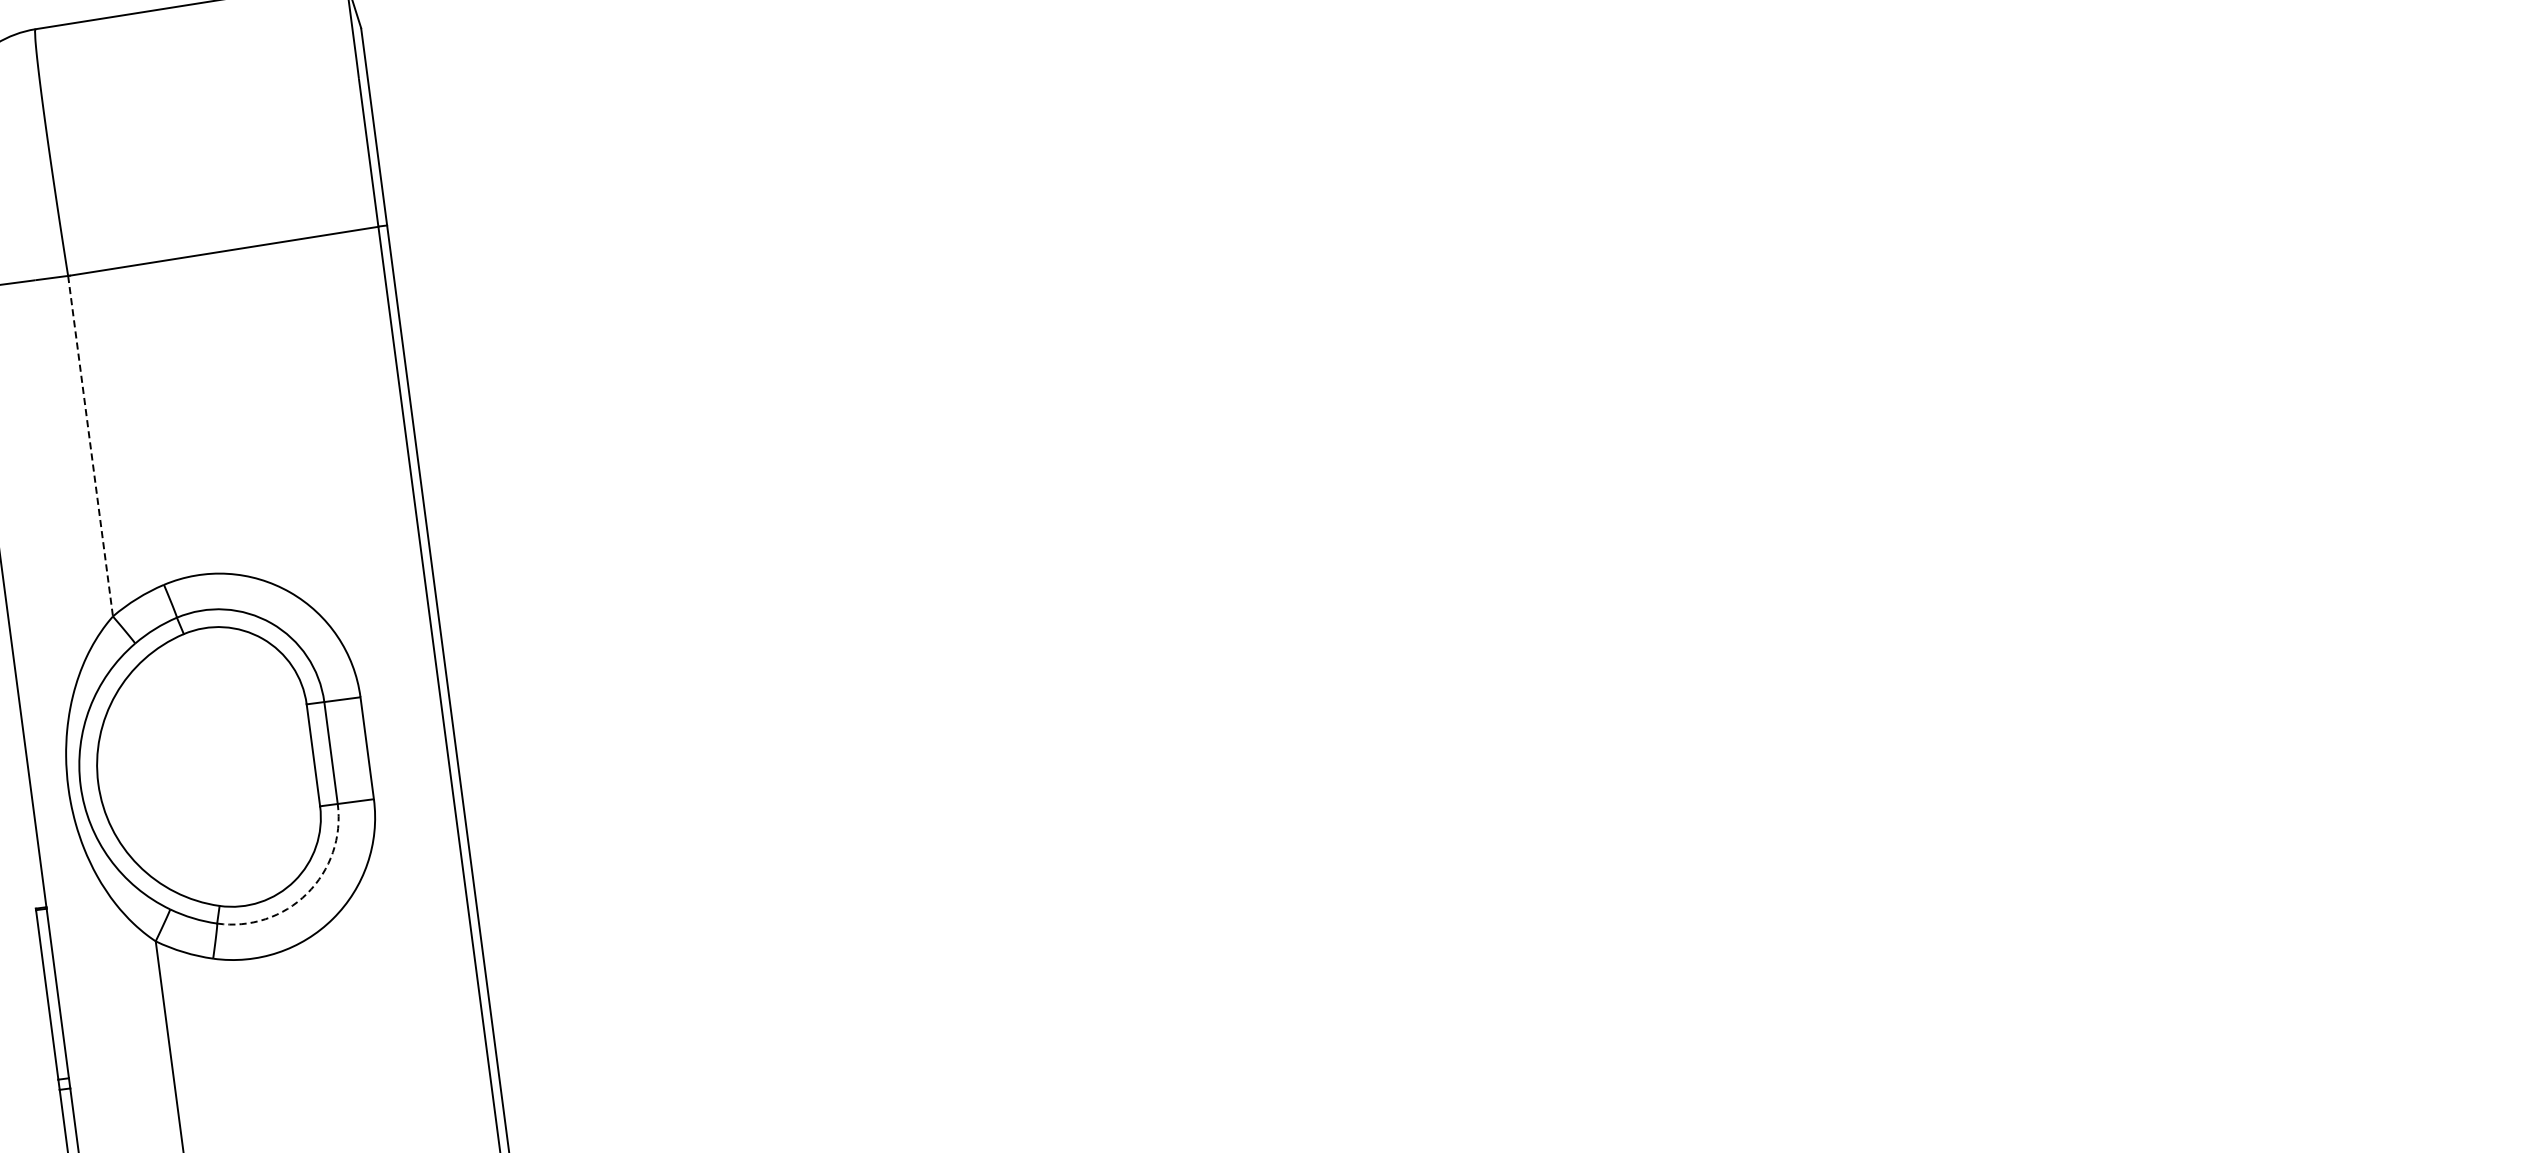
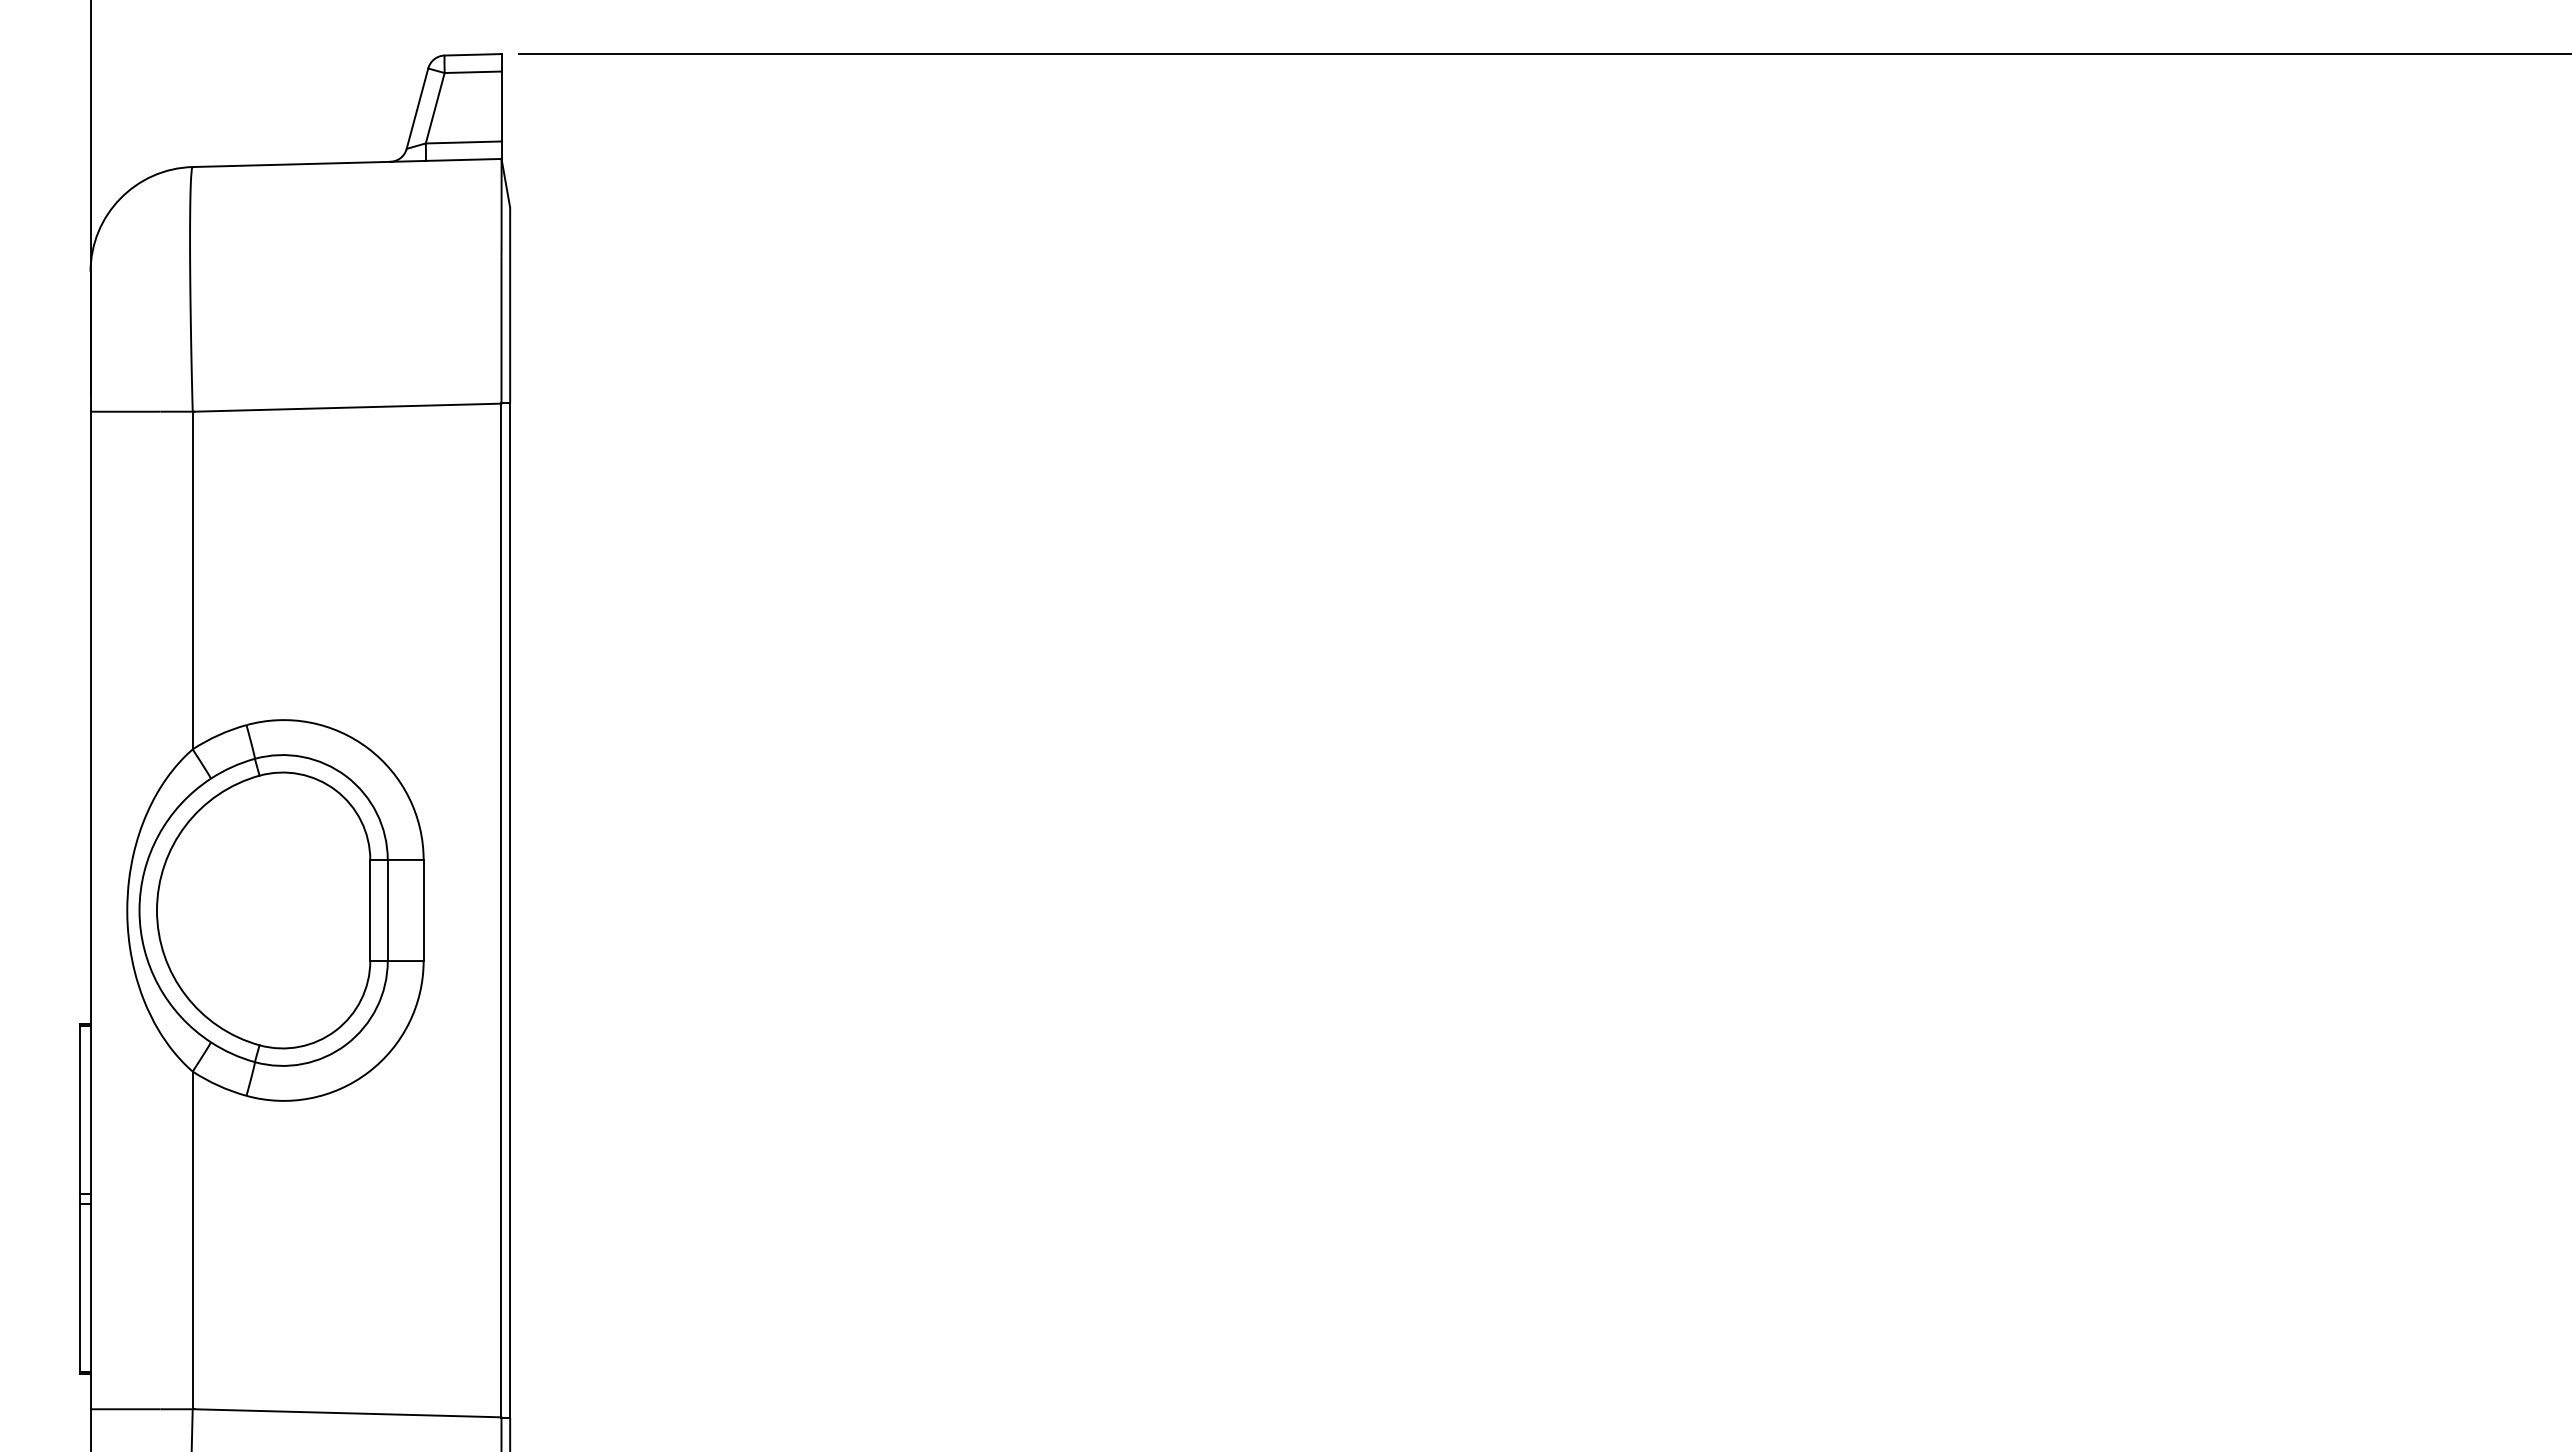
line: (90, 446) -> (192, 580), dashed -> solid
arc: (307, 893) -> (346, 1044), dashed -> solid

